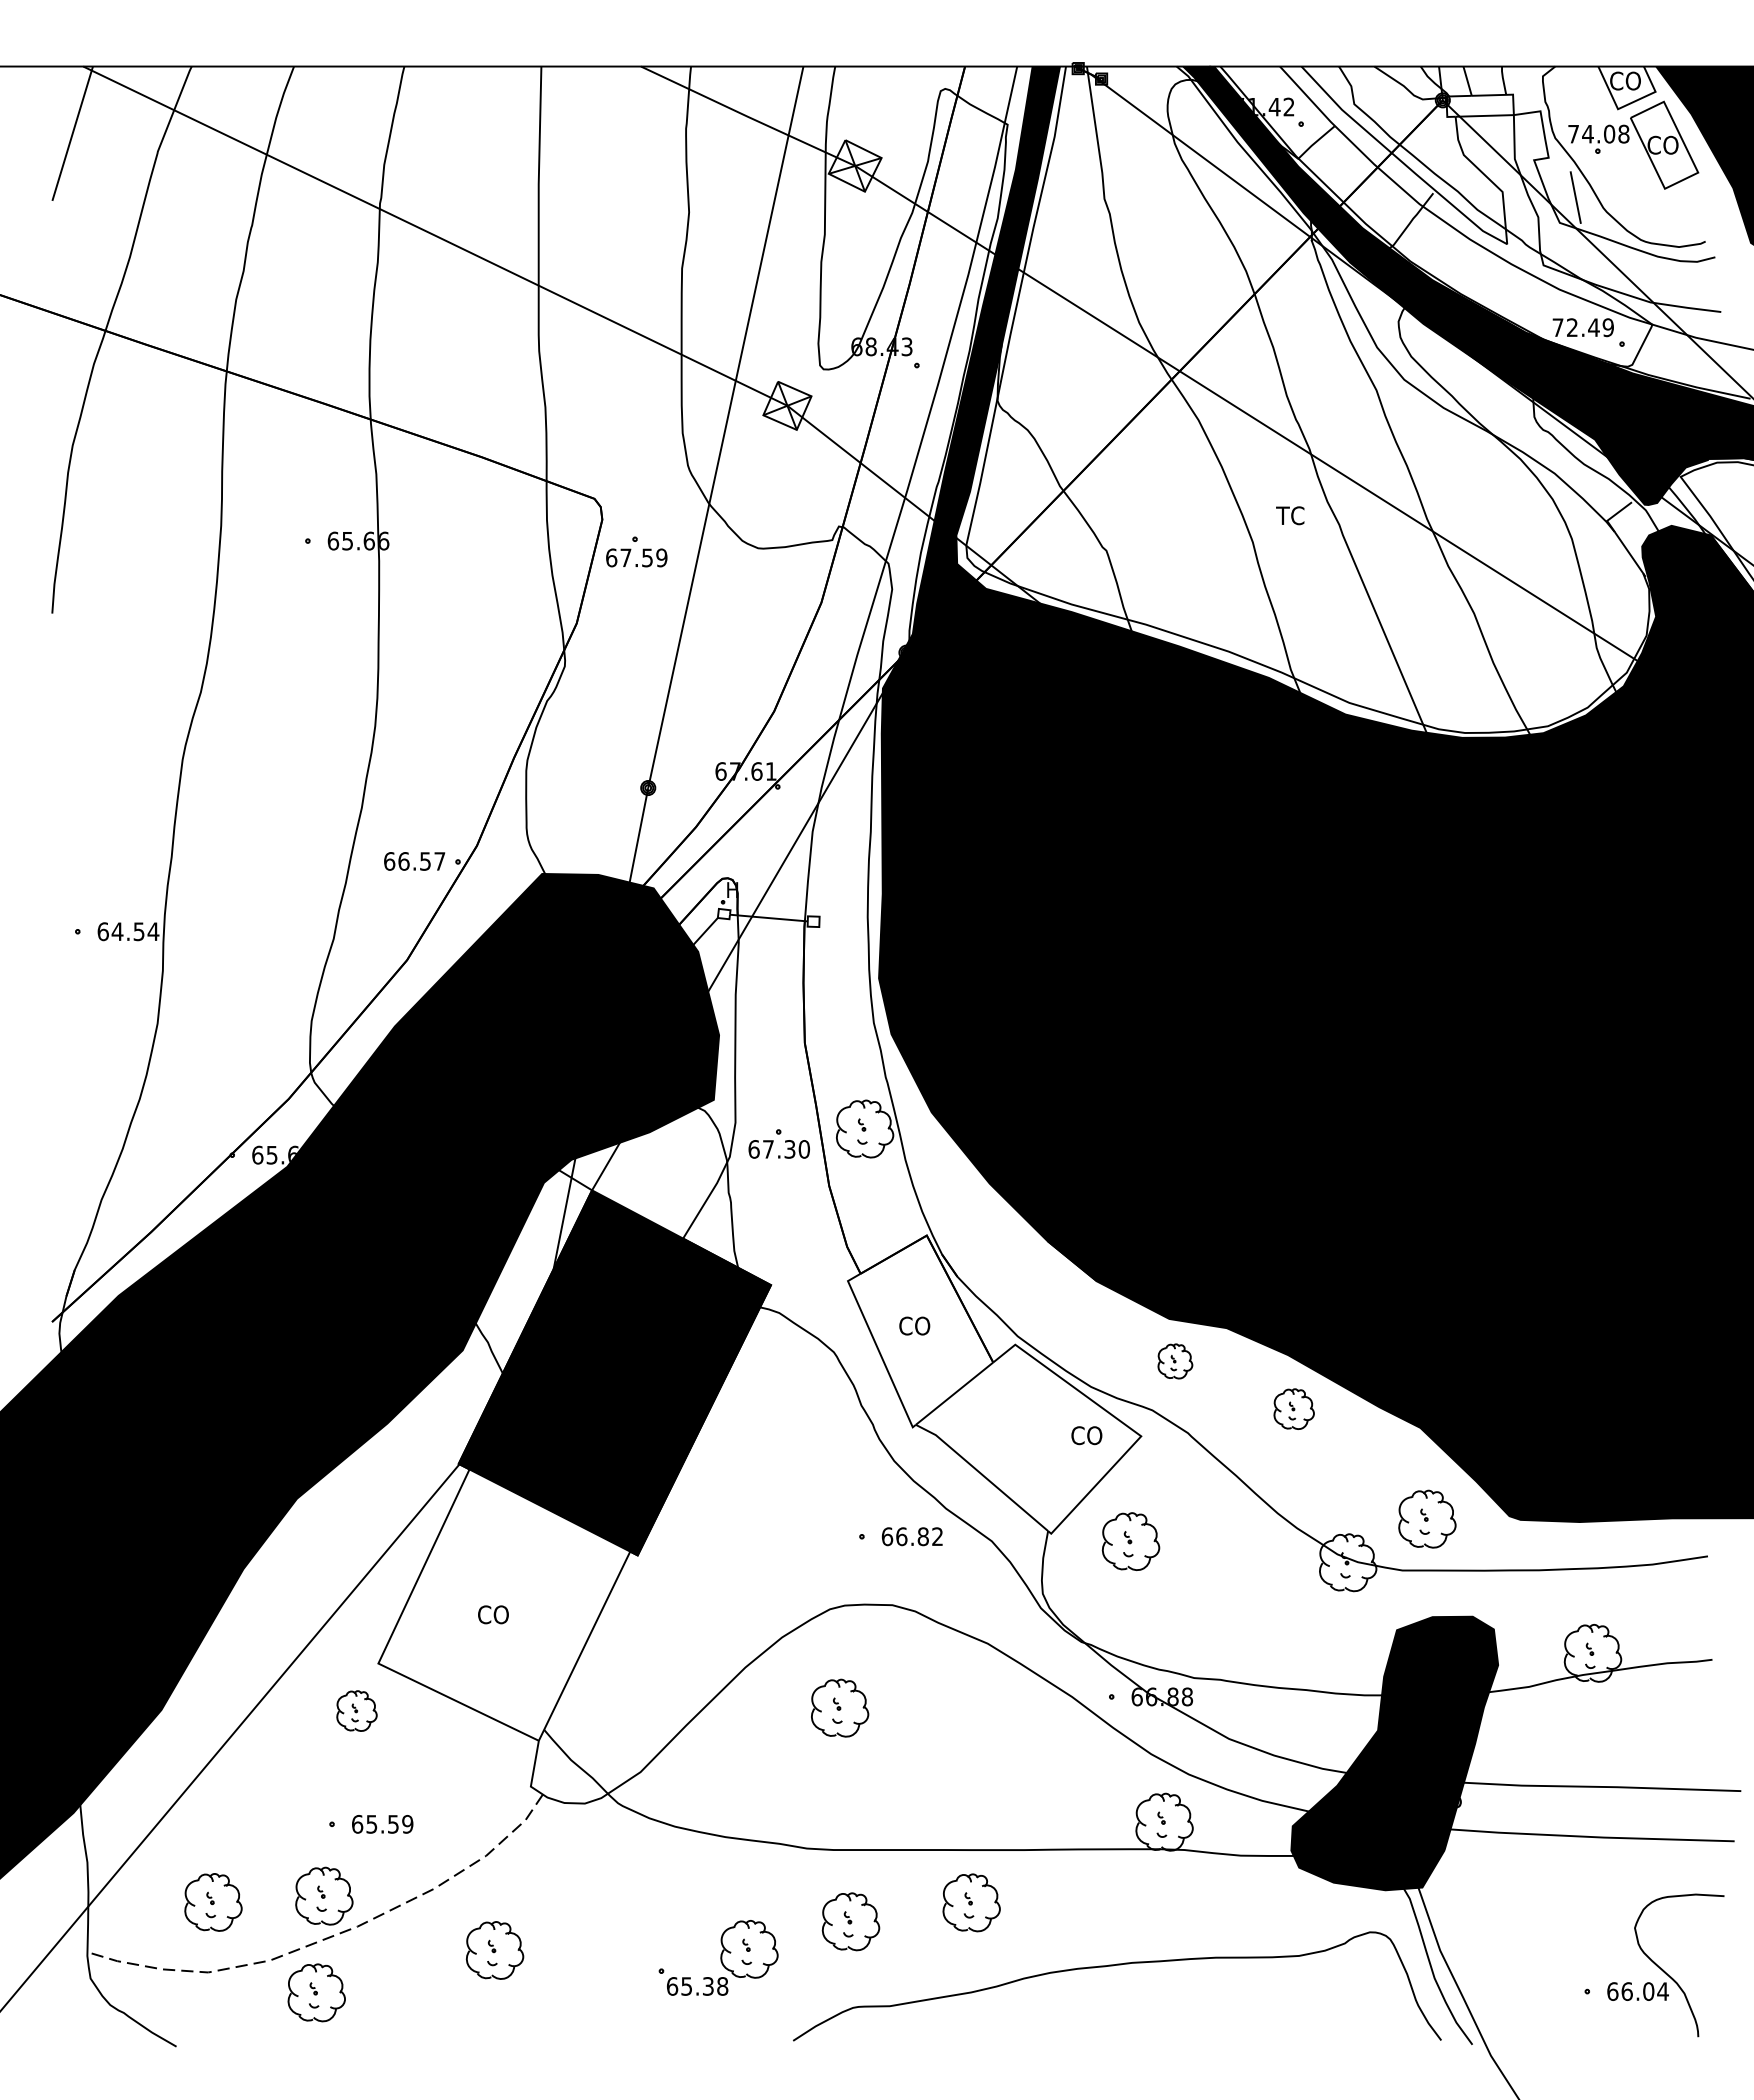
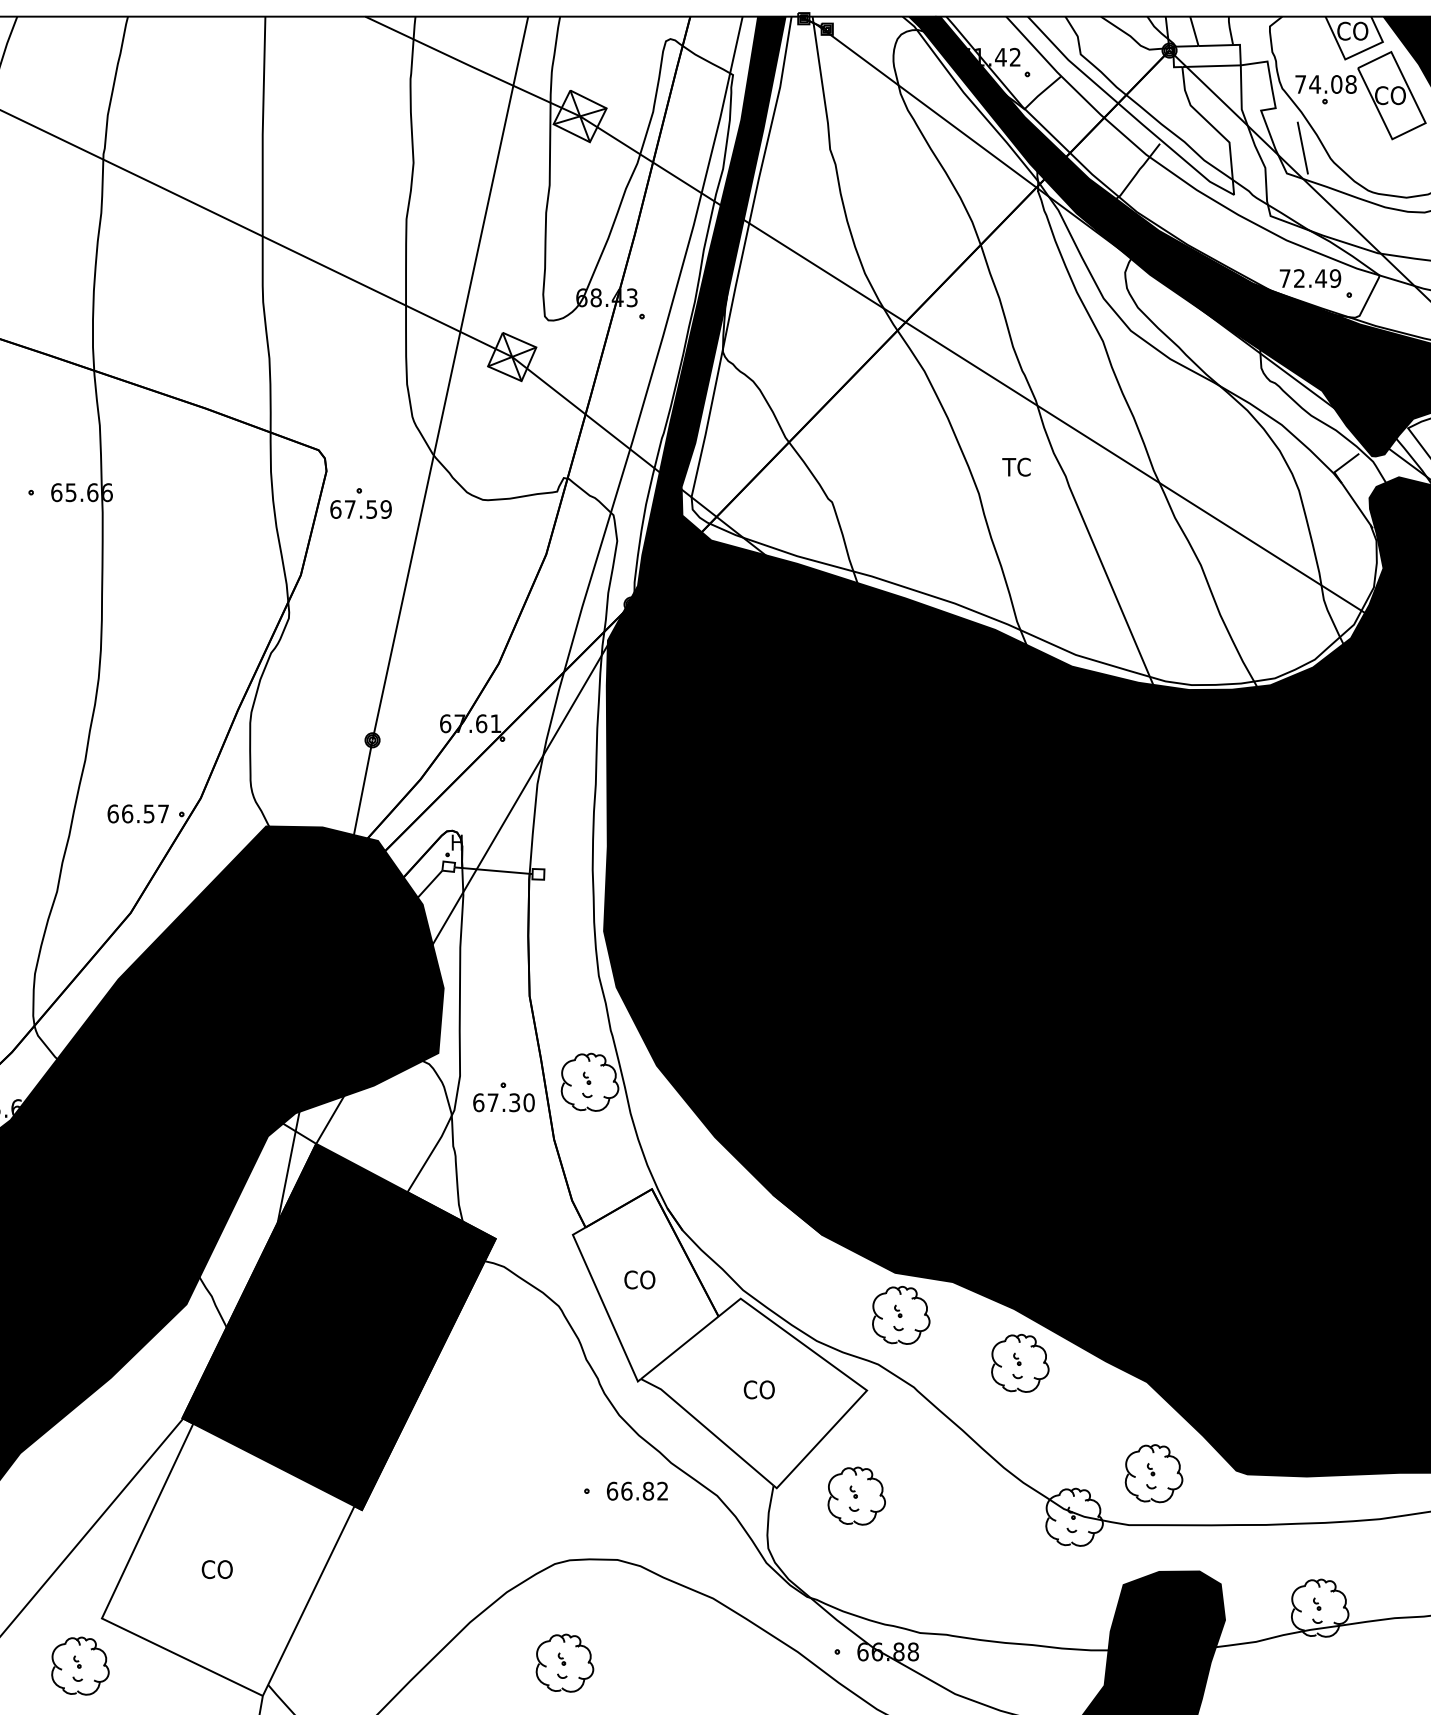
part: (1175, 1361) -> (901, 1315), size x1.67
part: (1294, 1408) -> (1020, 1362), size x1.43
text: (1086, 1435) -> (758, 1389), moved
part: (356, 1710) -> (79, 1665), size x1.43

